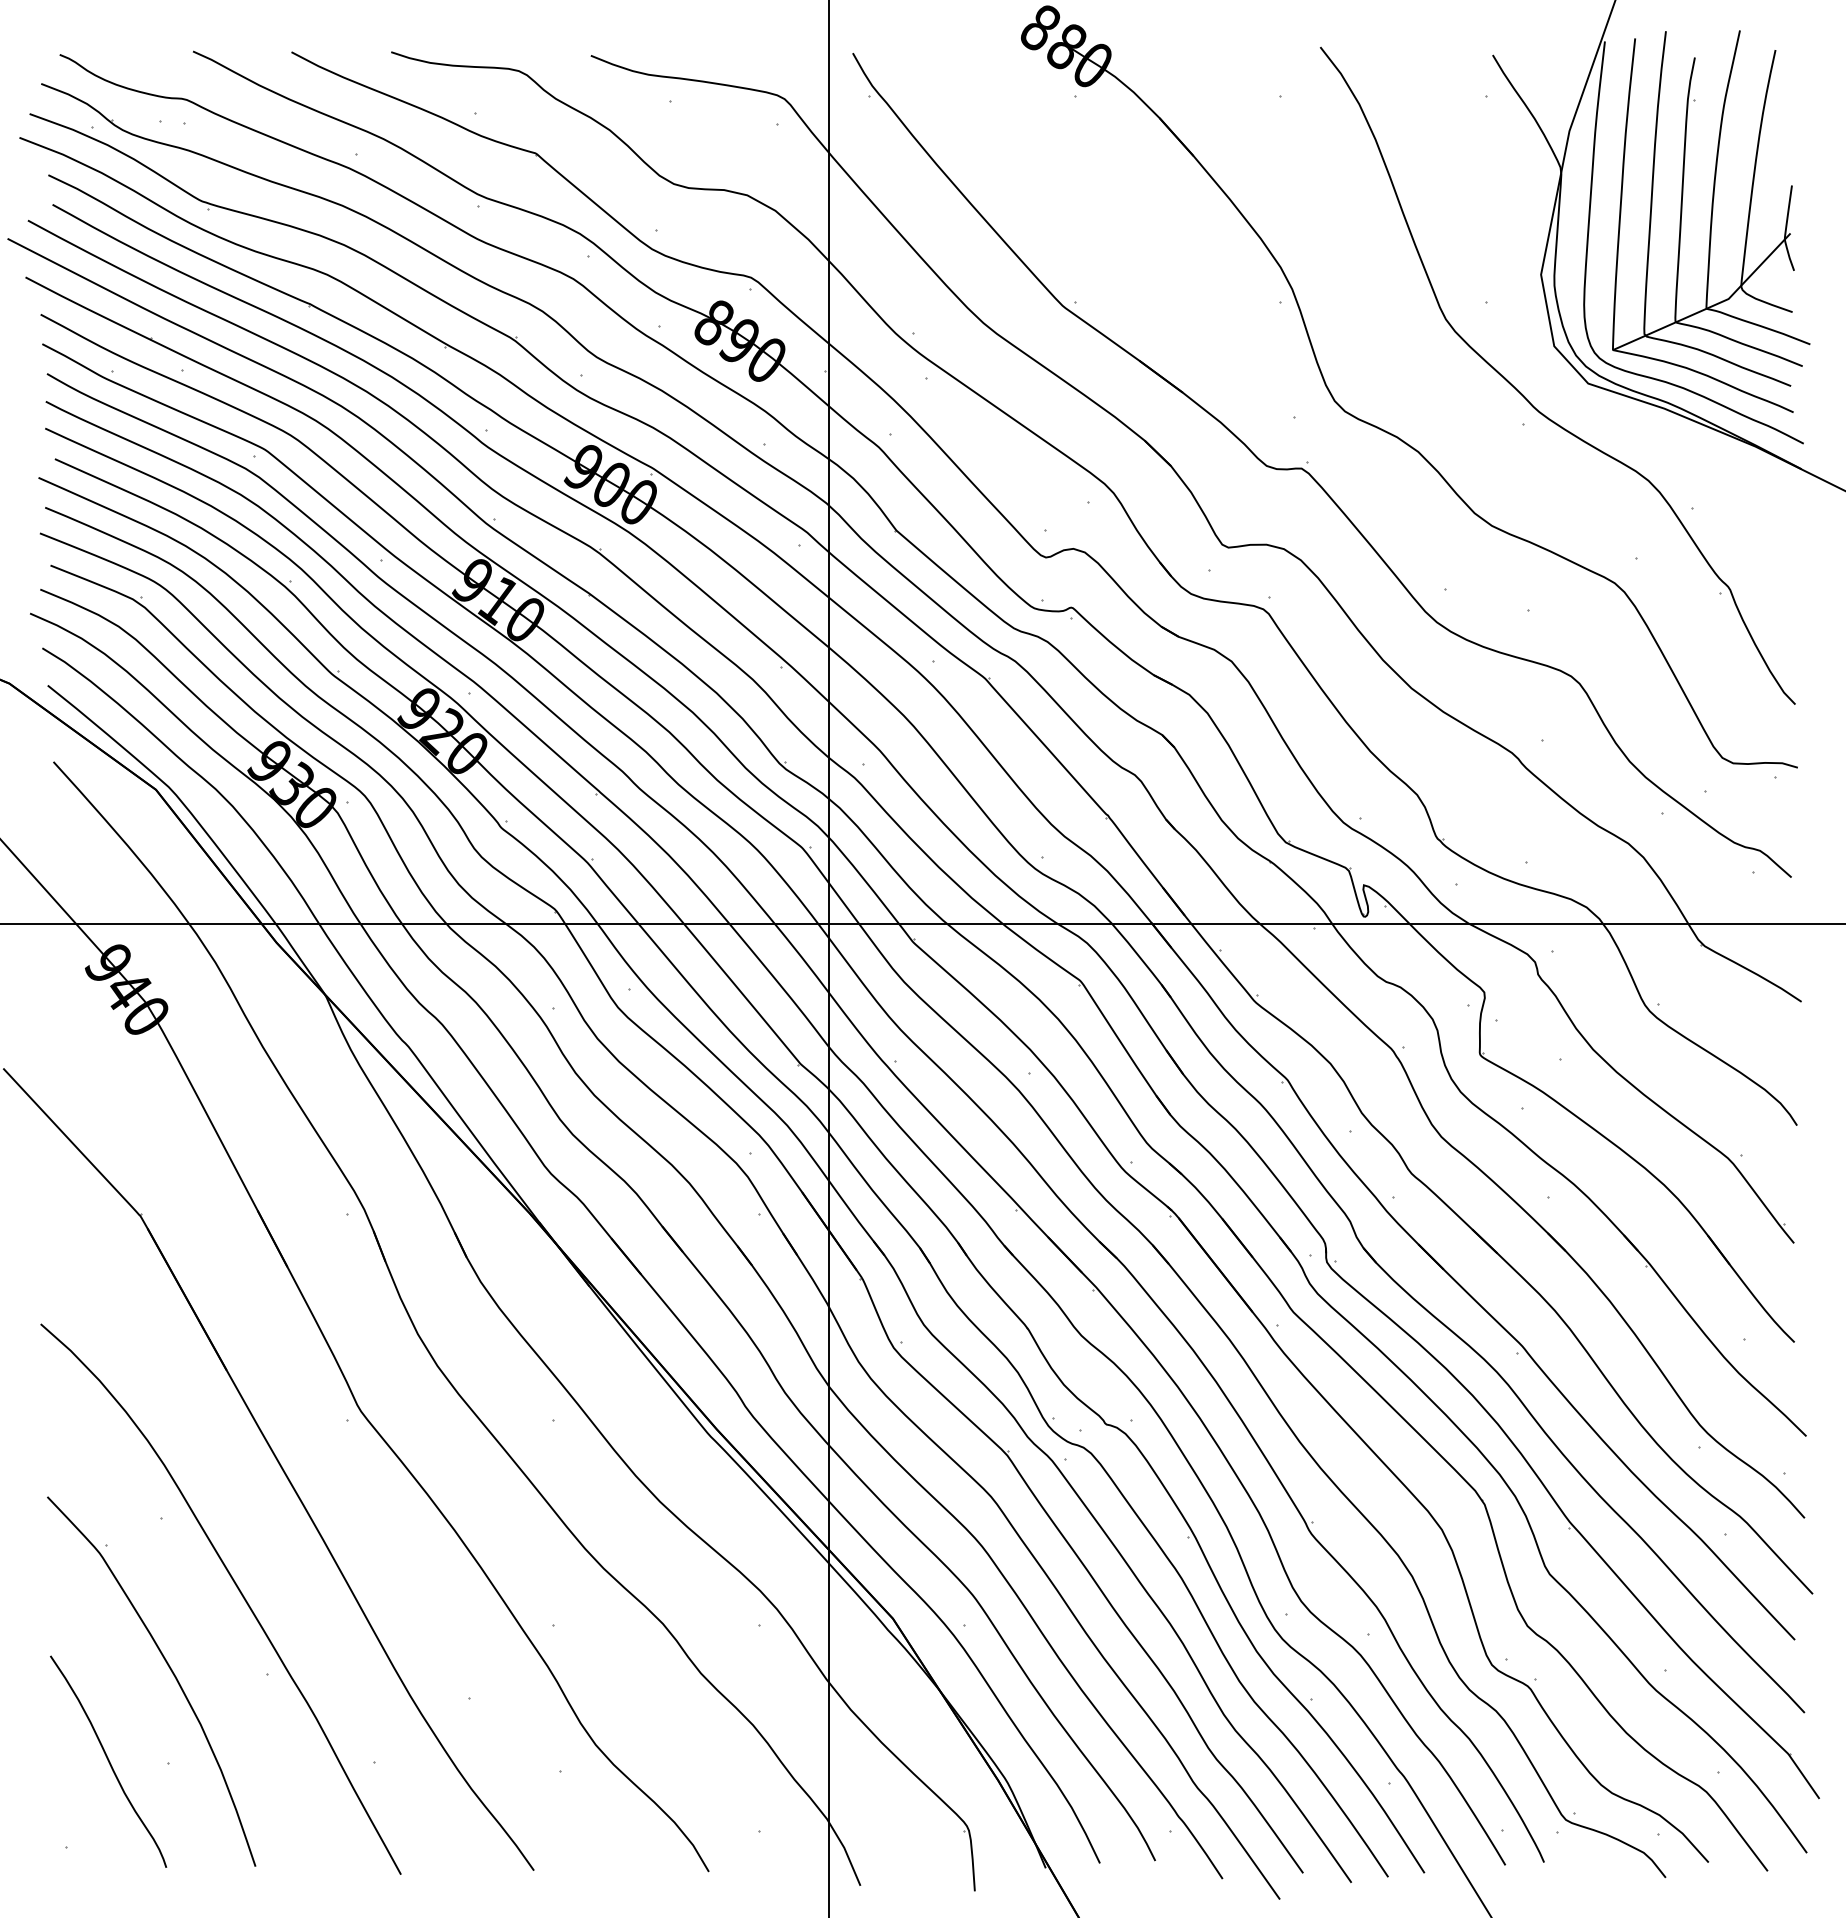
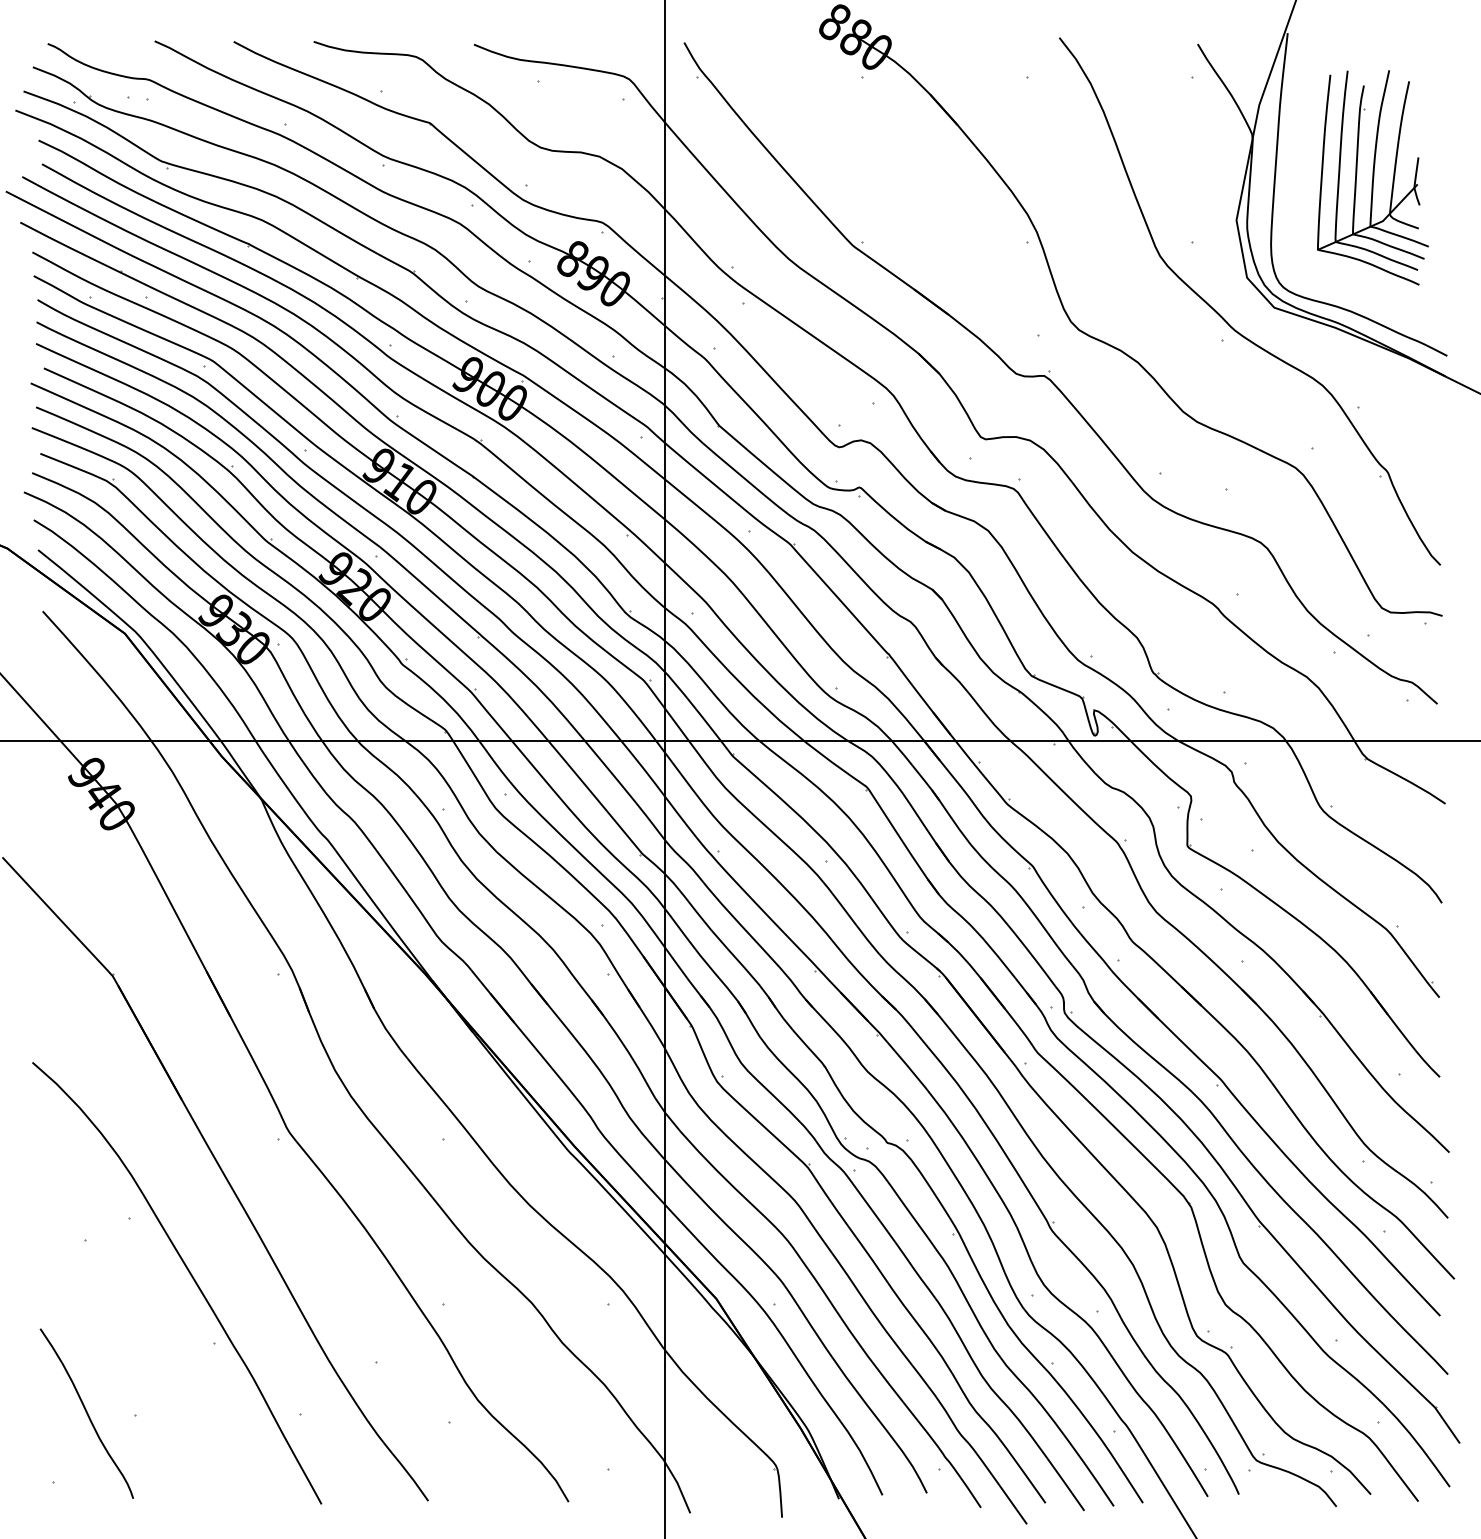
part: (1711, 221) -> (1373, 177), size x0.7
curve: (171, 1672) -> (137, 1342), removed

